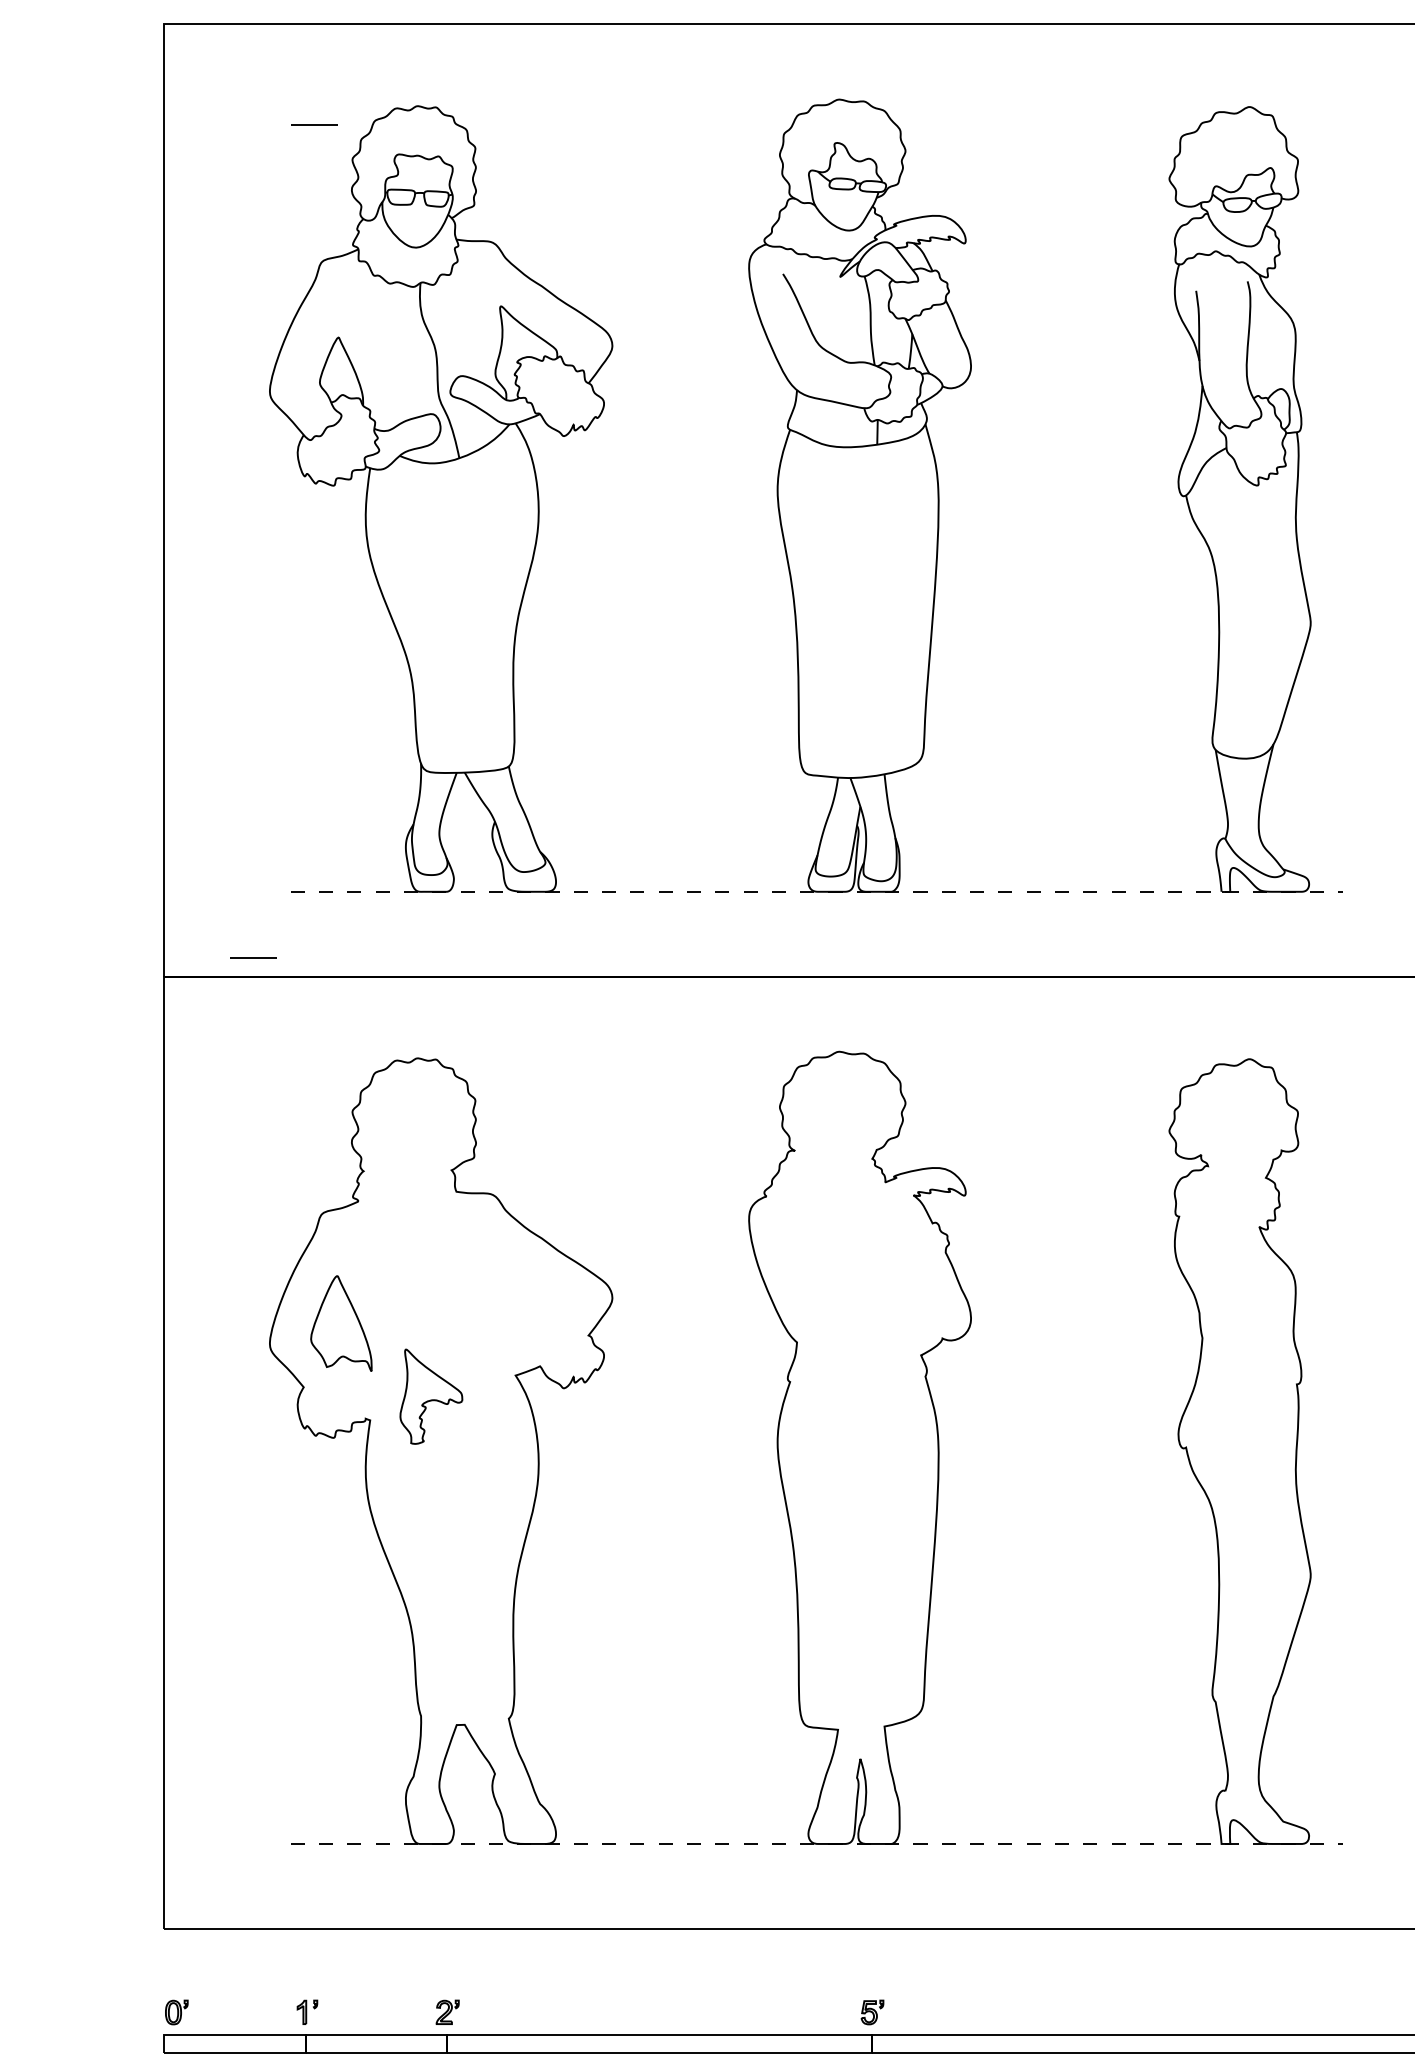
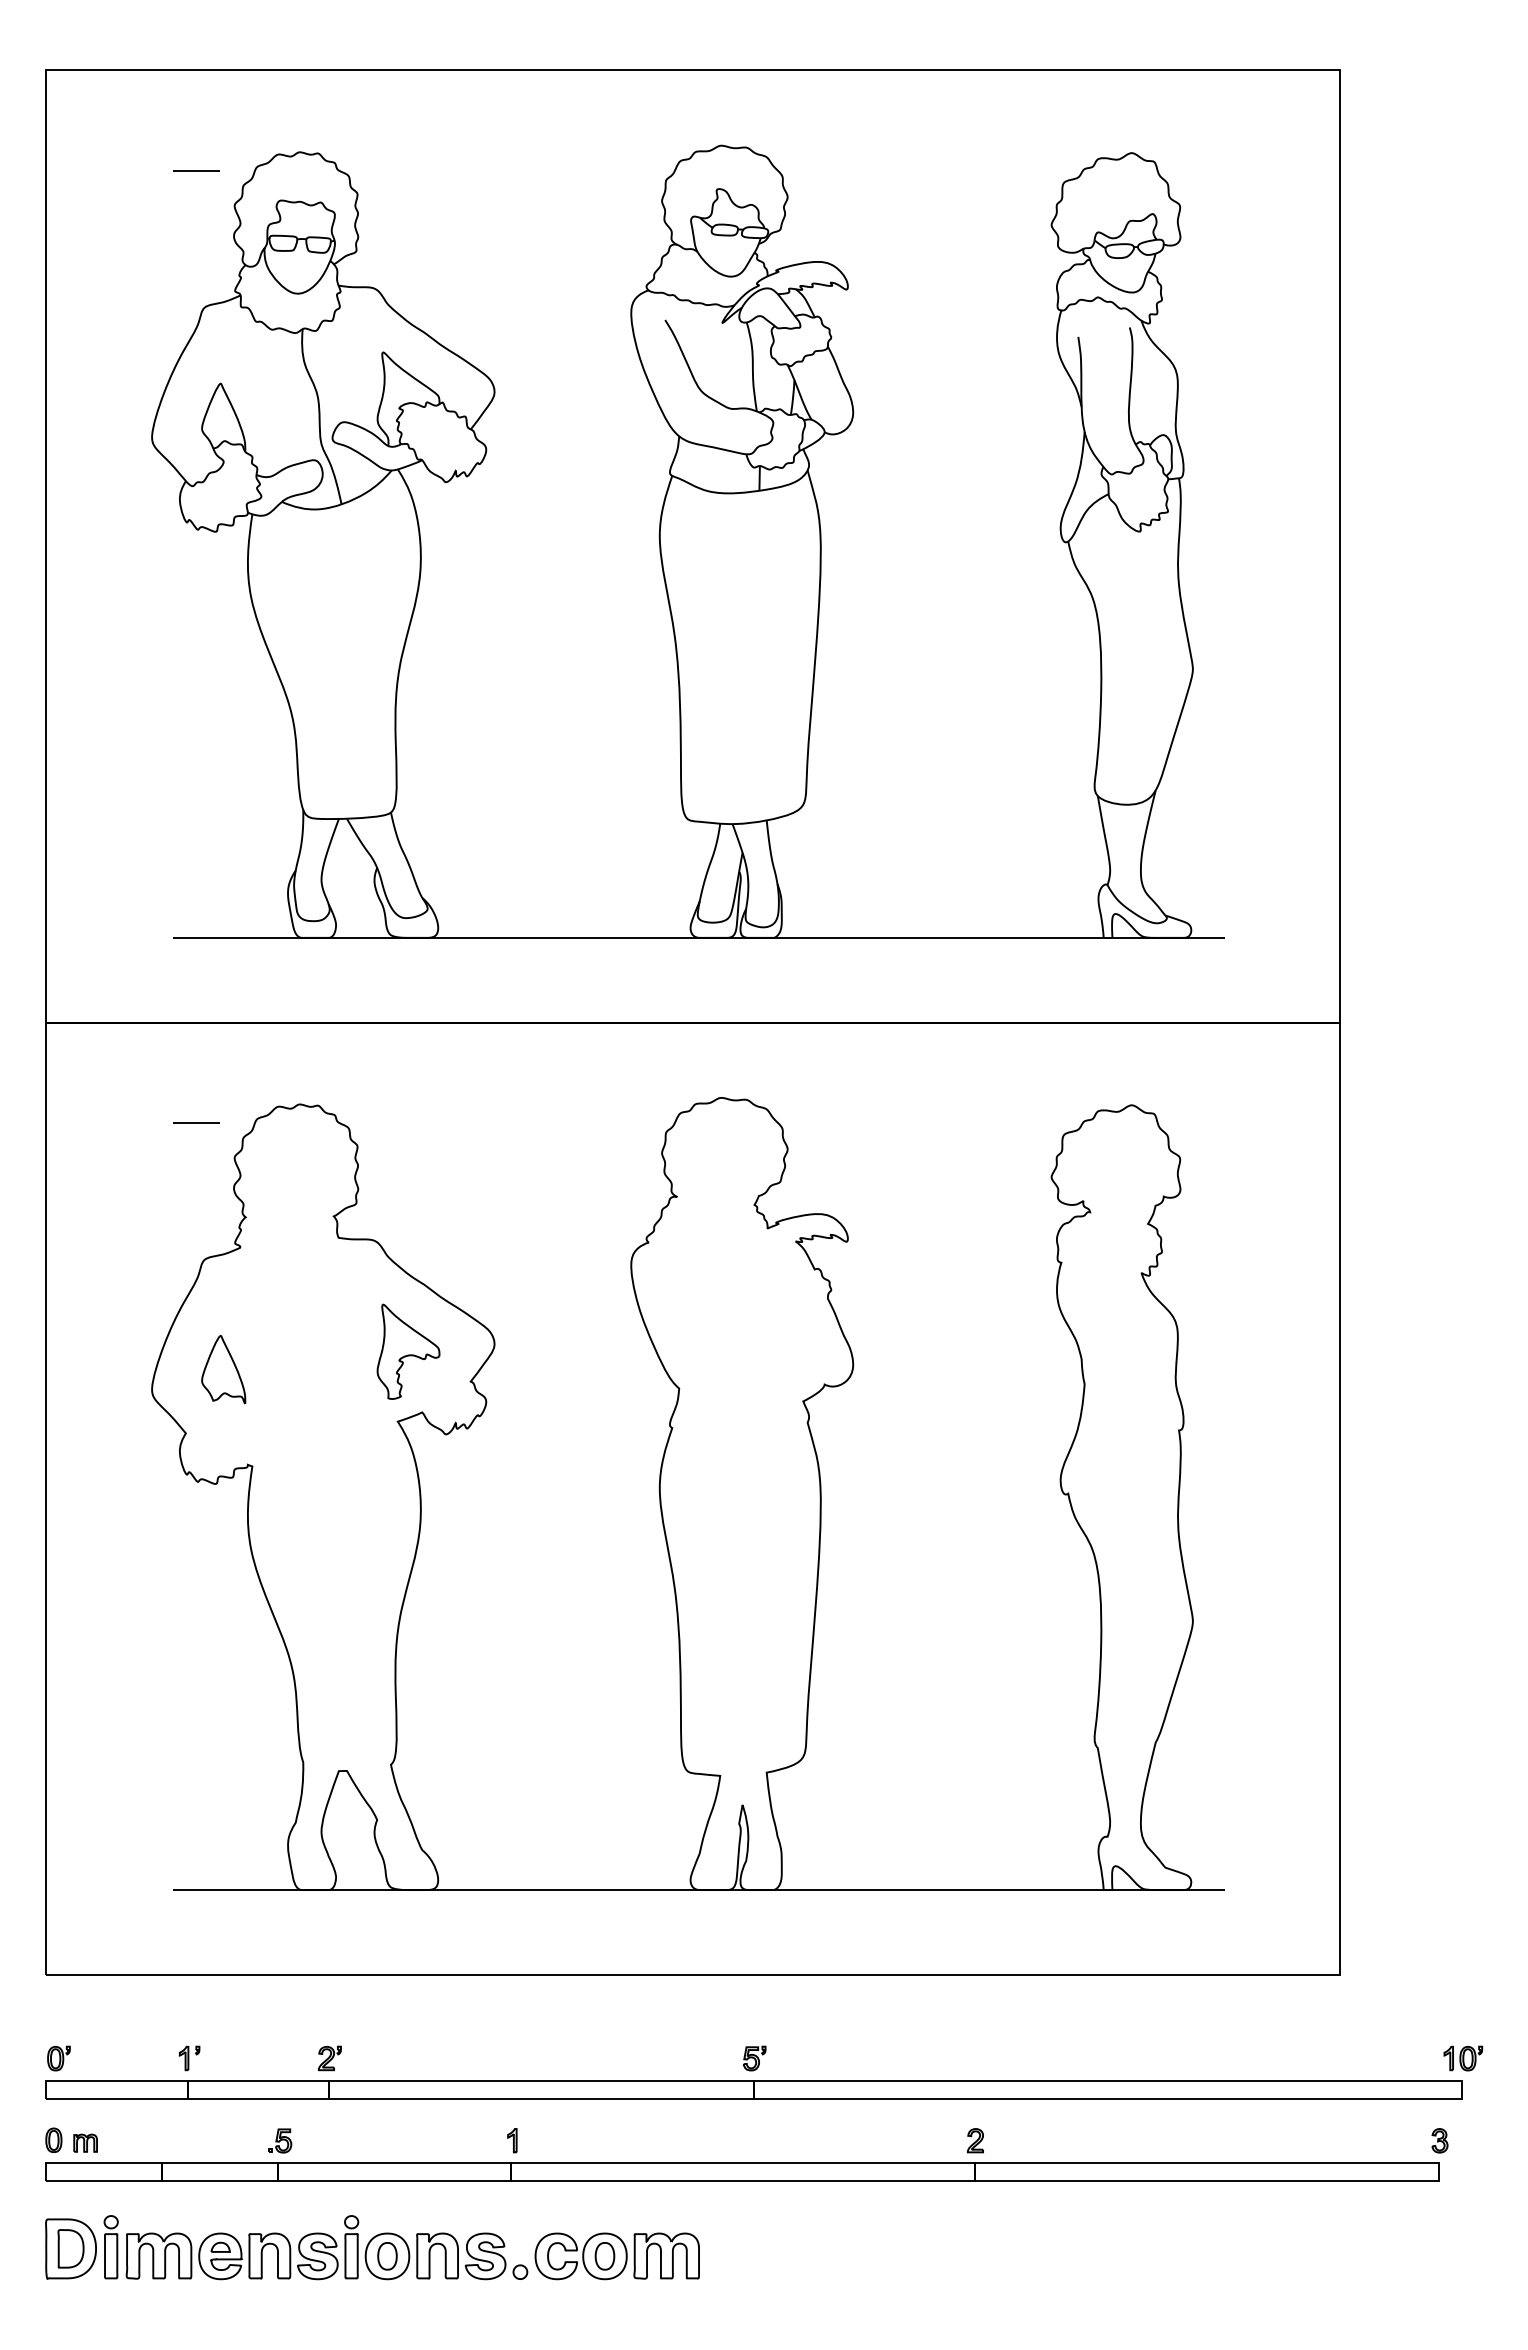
line: (817, 891) -> (699, 937), dashed -> solid
line: (253, 957) -> (196, 1122), moved
part: (341, 1323) -> (223, 1369), size x0.71
part: (431, 1396) -> (408, 1351), moved
line: (817, 1844) -> (699, 1890), dashed -> solid

